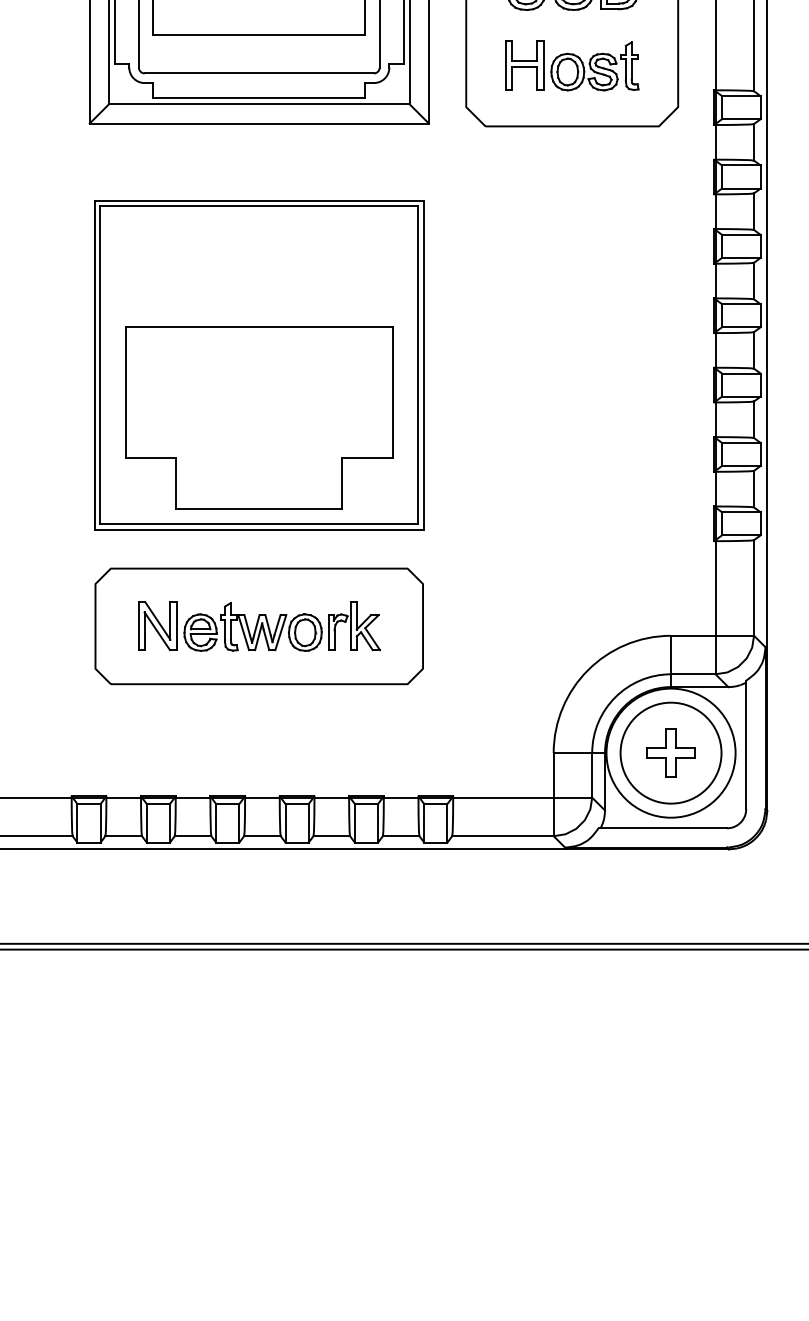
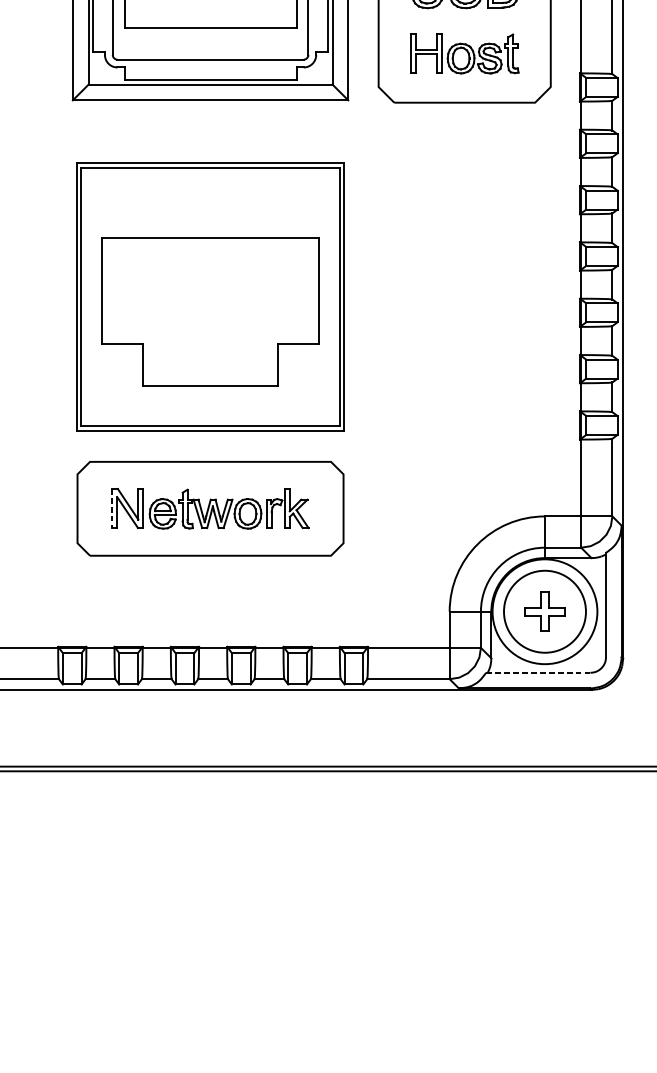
part: (259, 417) -> (210, 311), moved
line: (138, 626) -> (112, 508), solid -> dashed
line: (662, 828) -> (538, 672), solid -> dashed

